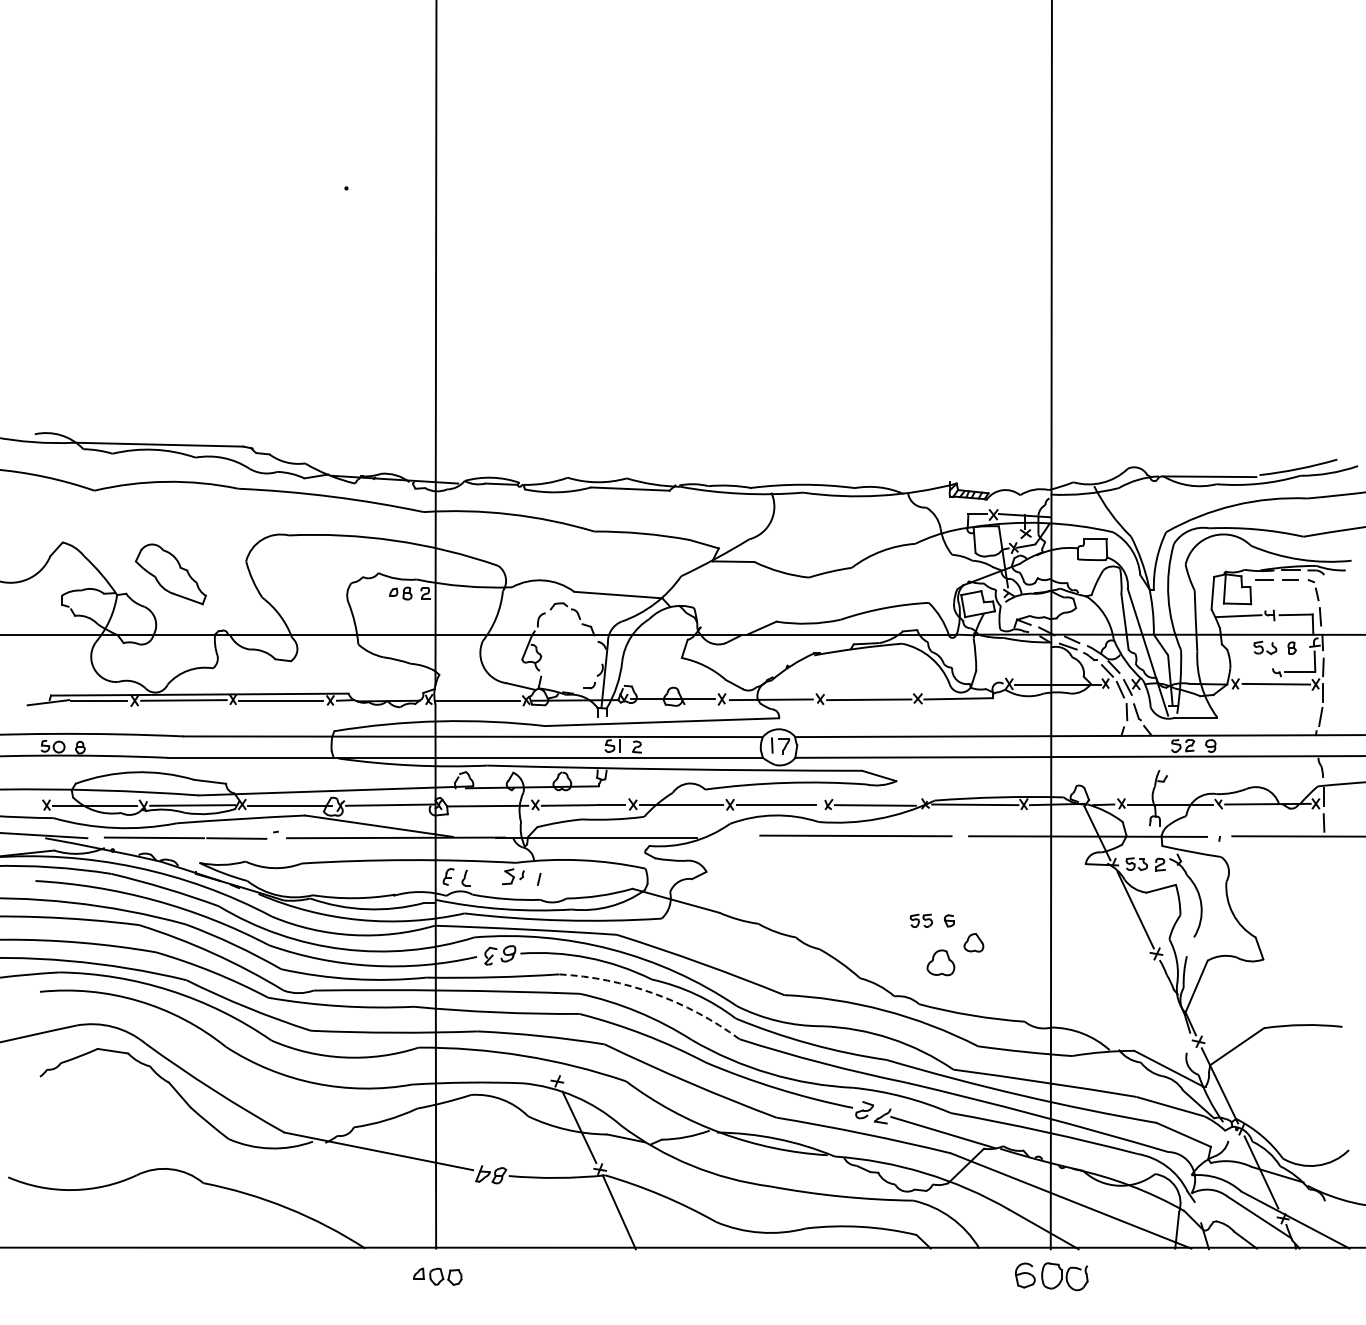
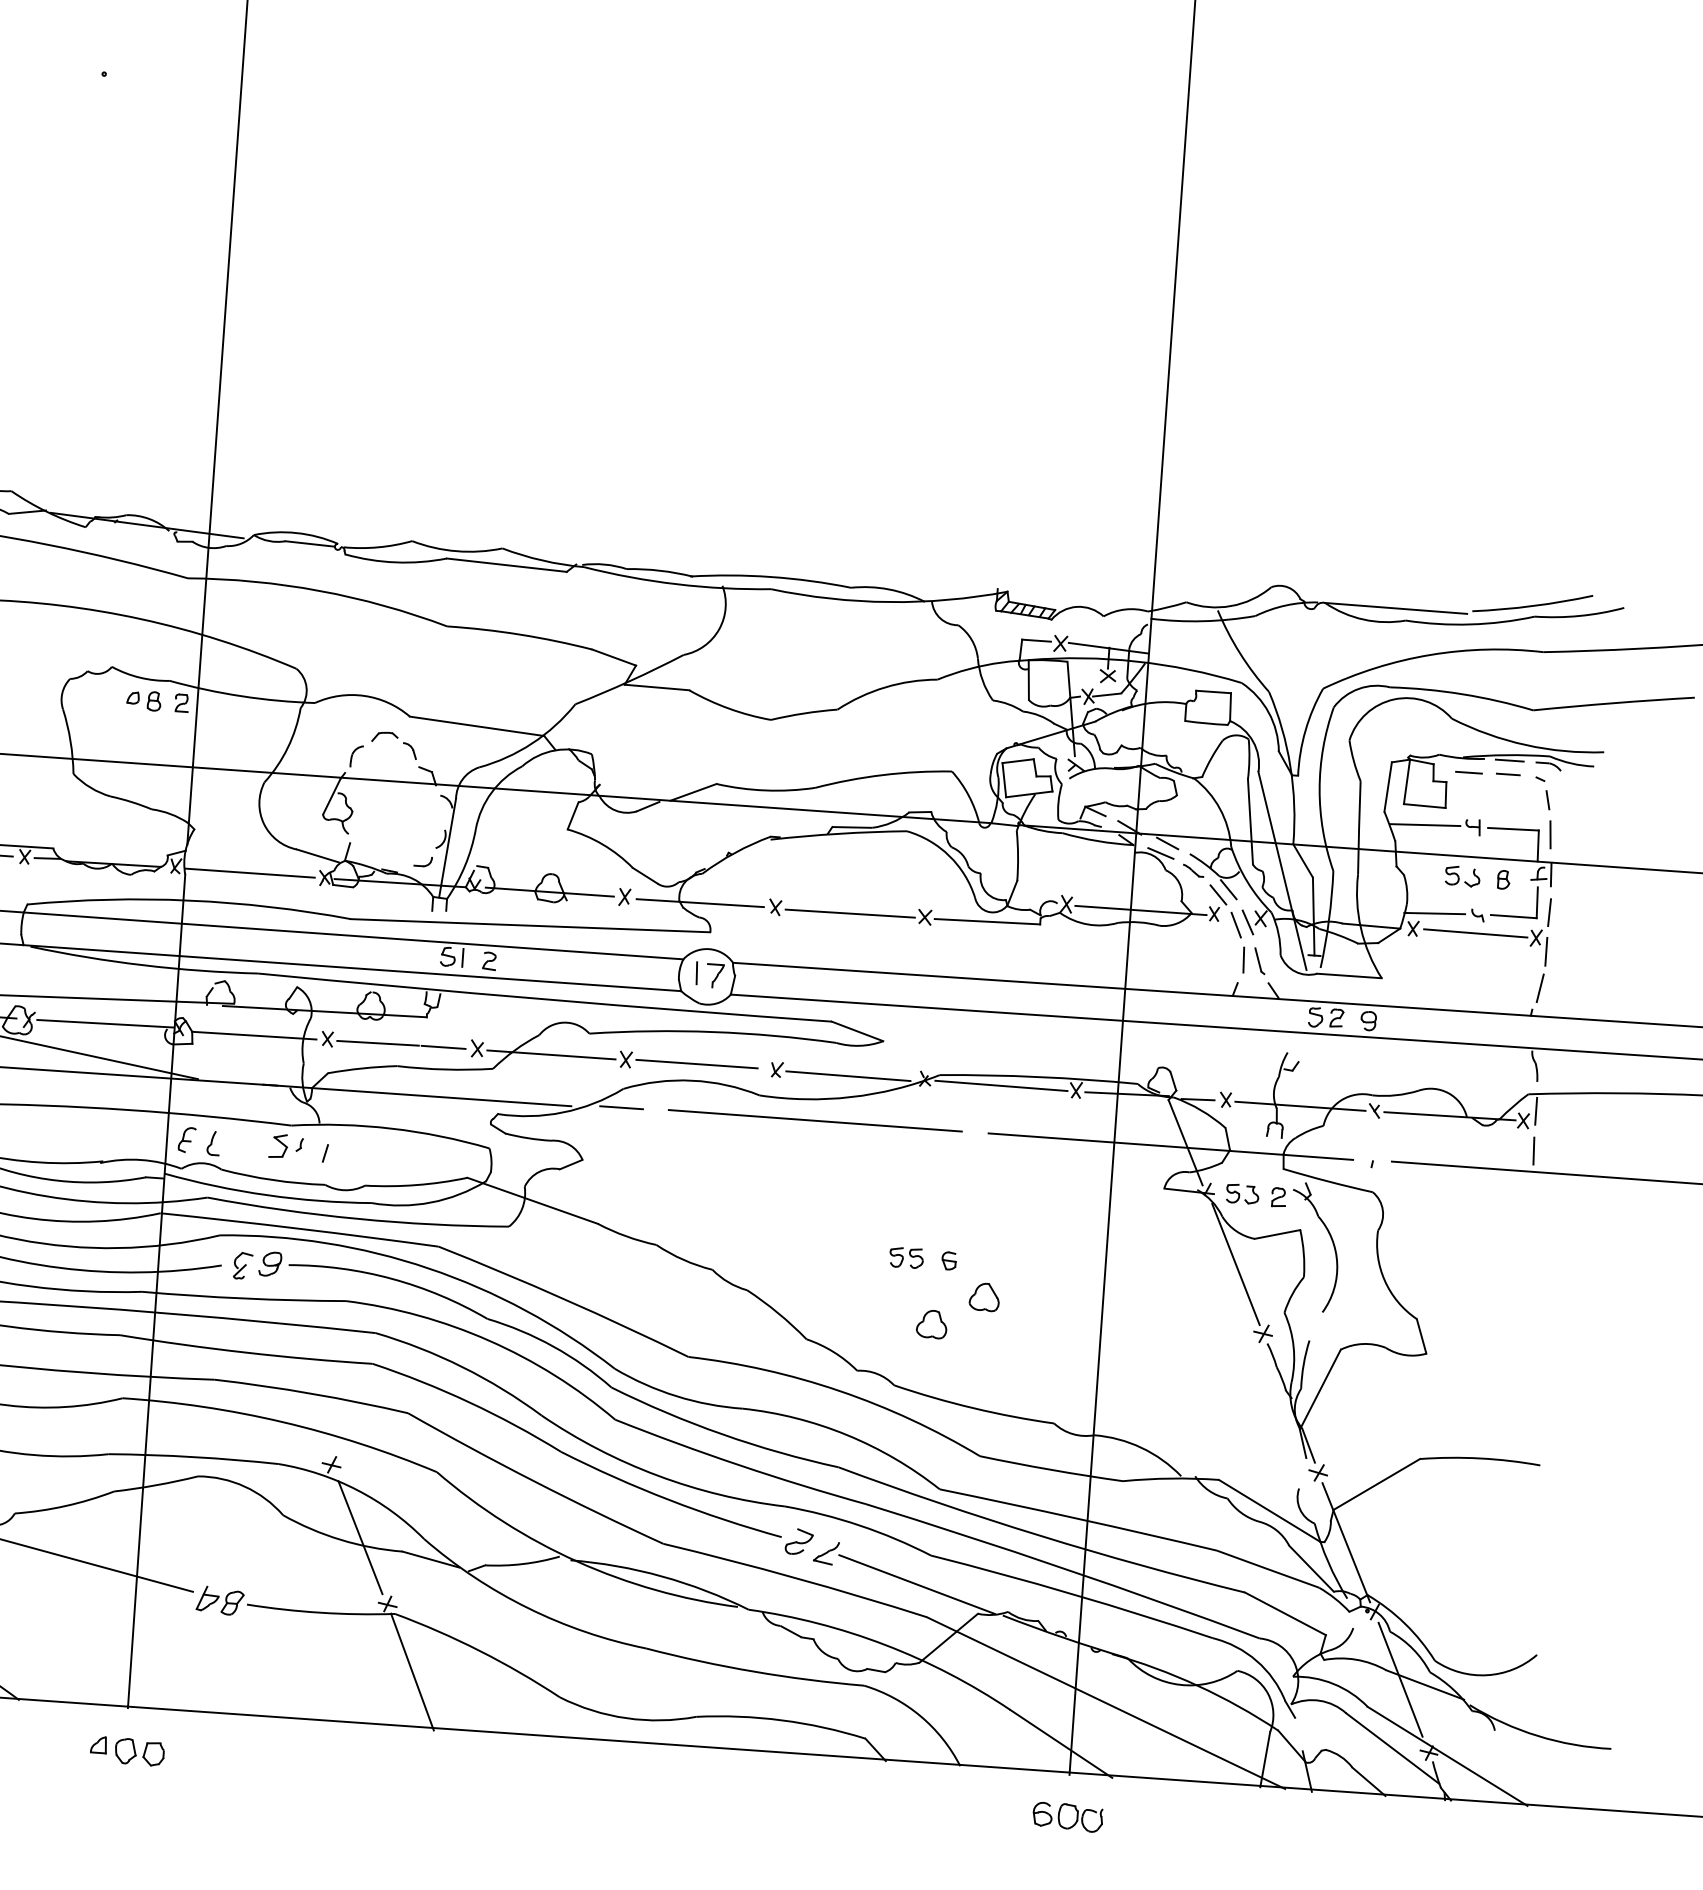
line: (1248, 673) -> (1434, 913), added
line: (729, 836) -> (621, 1108), added
part: (940, 962) -> (931, 1323), size x0.71
arc: (654, 993) -> (489, 1340), dashed -> solid
part: (1051, 1276) -> (1067, 1816), size x0.62

